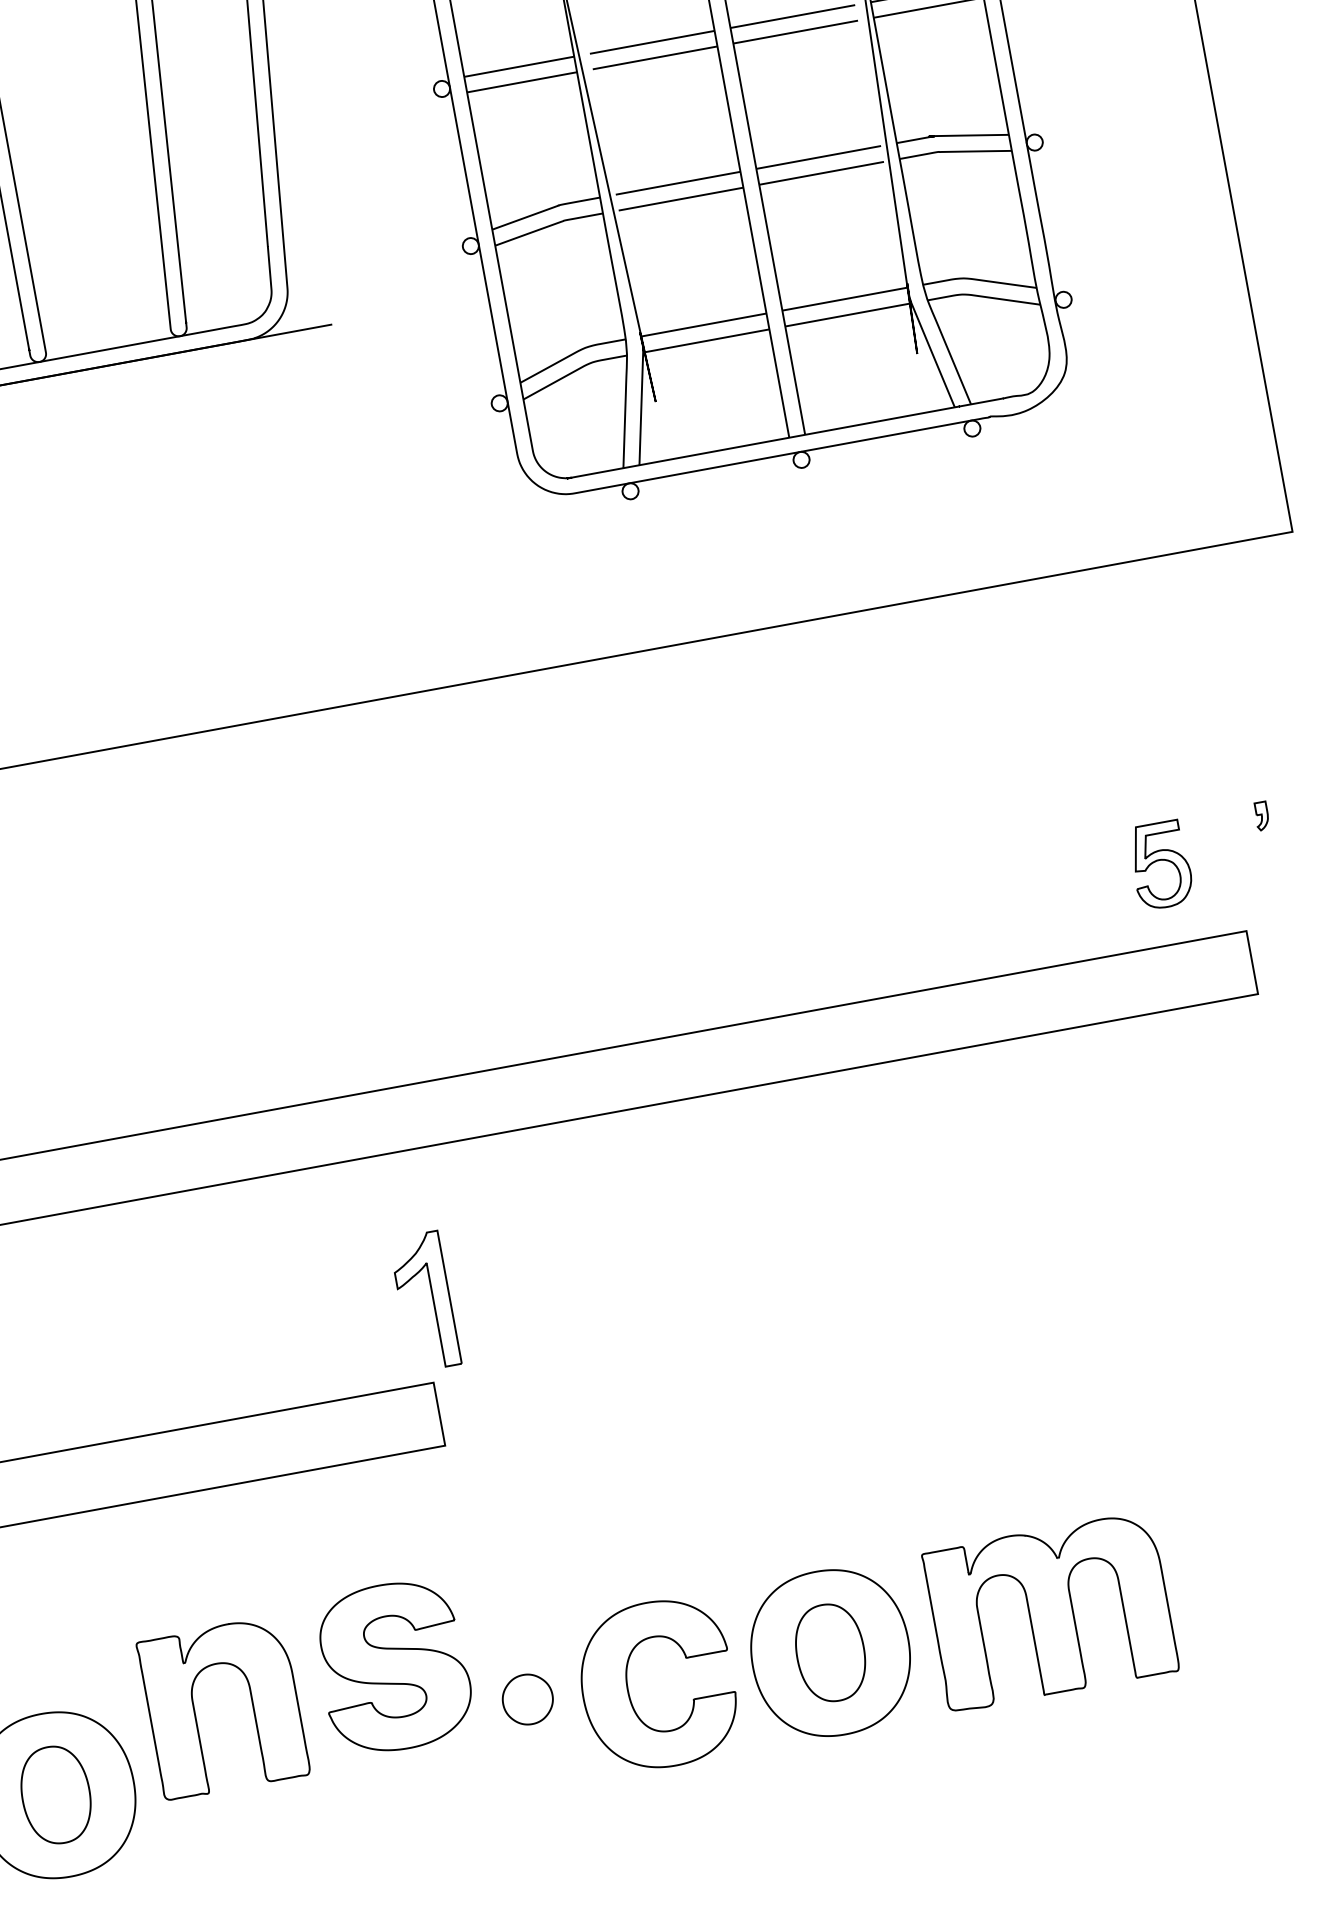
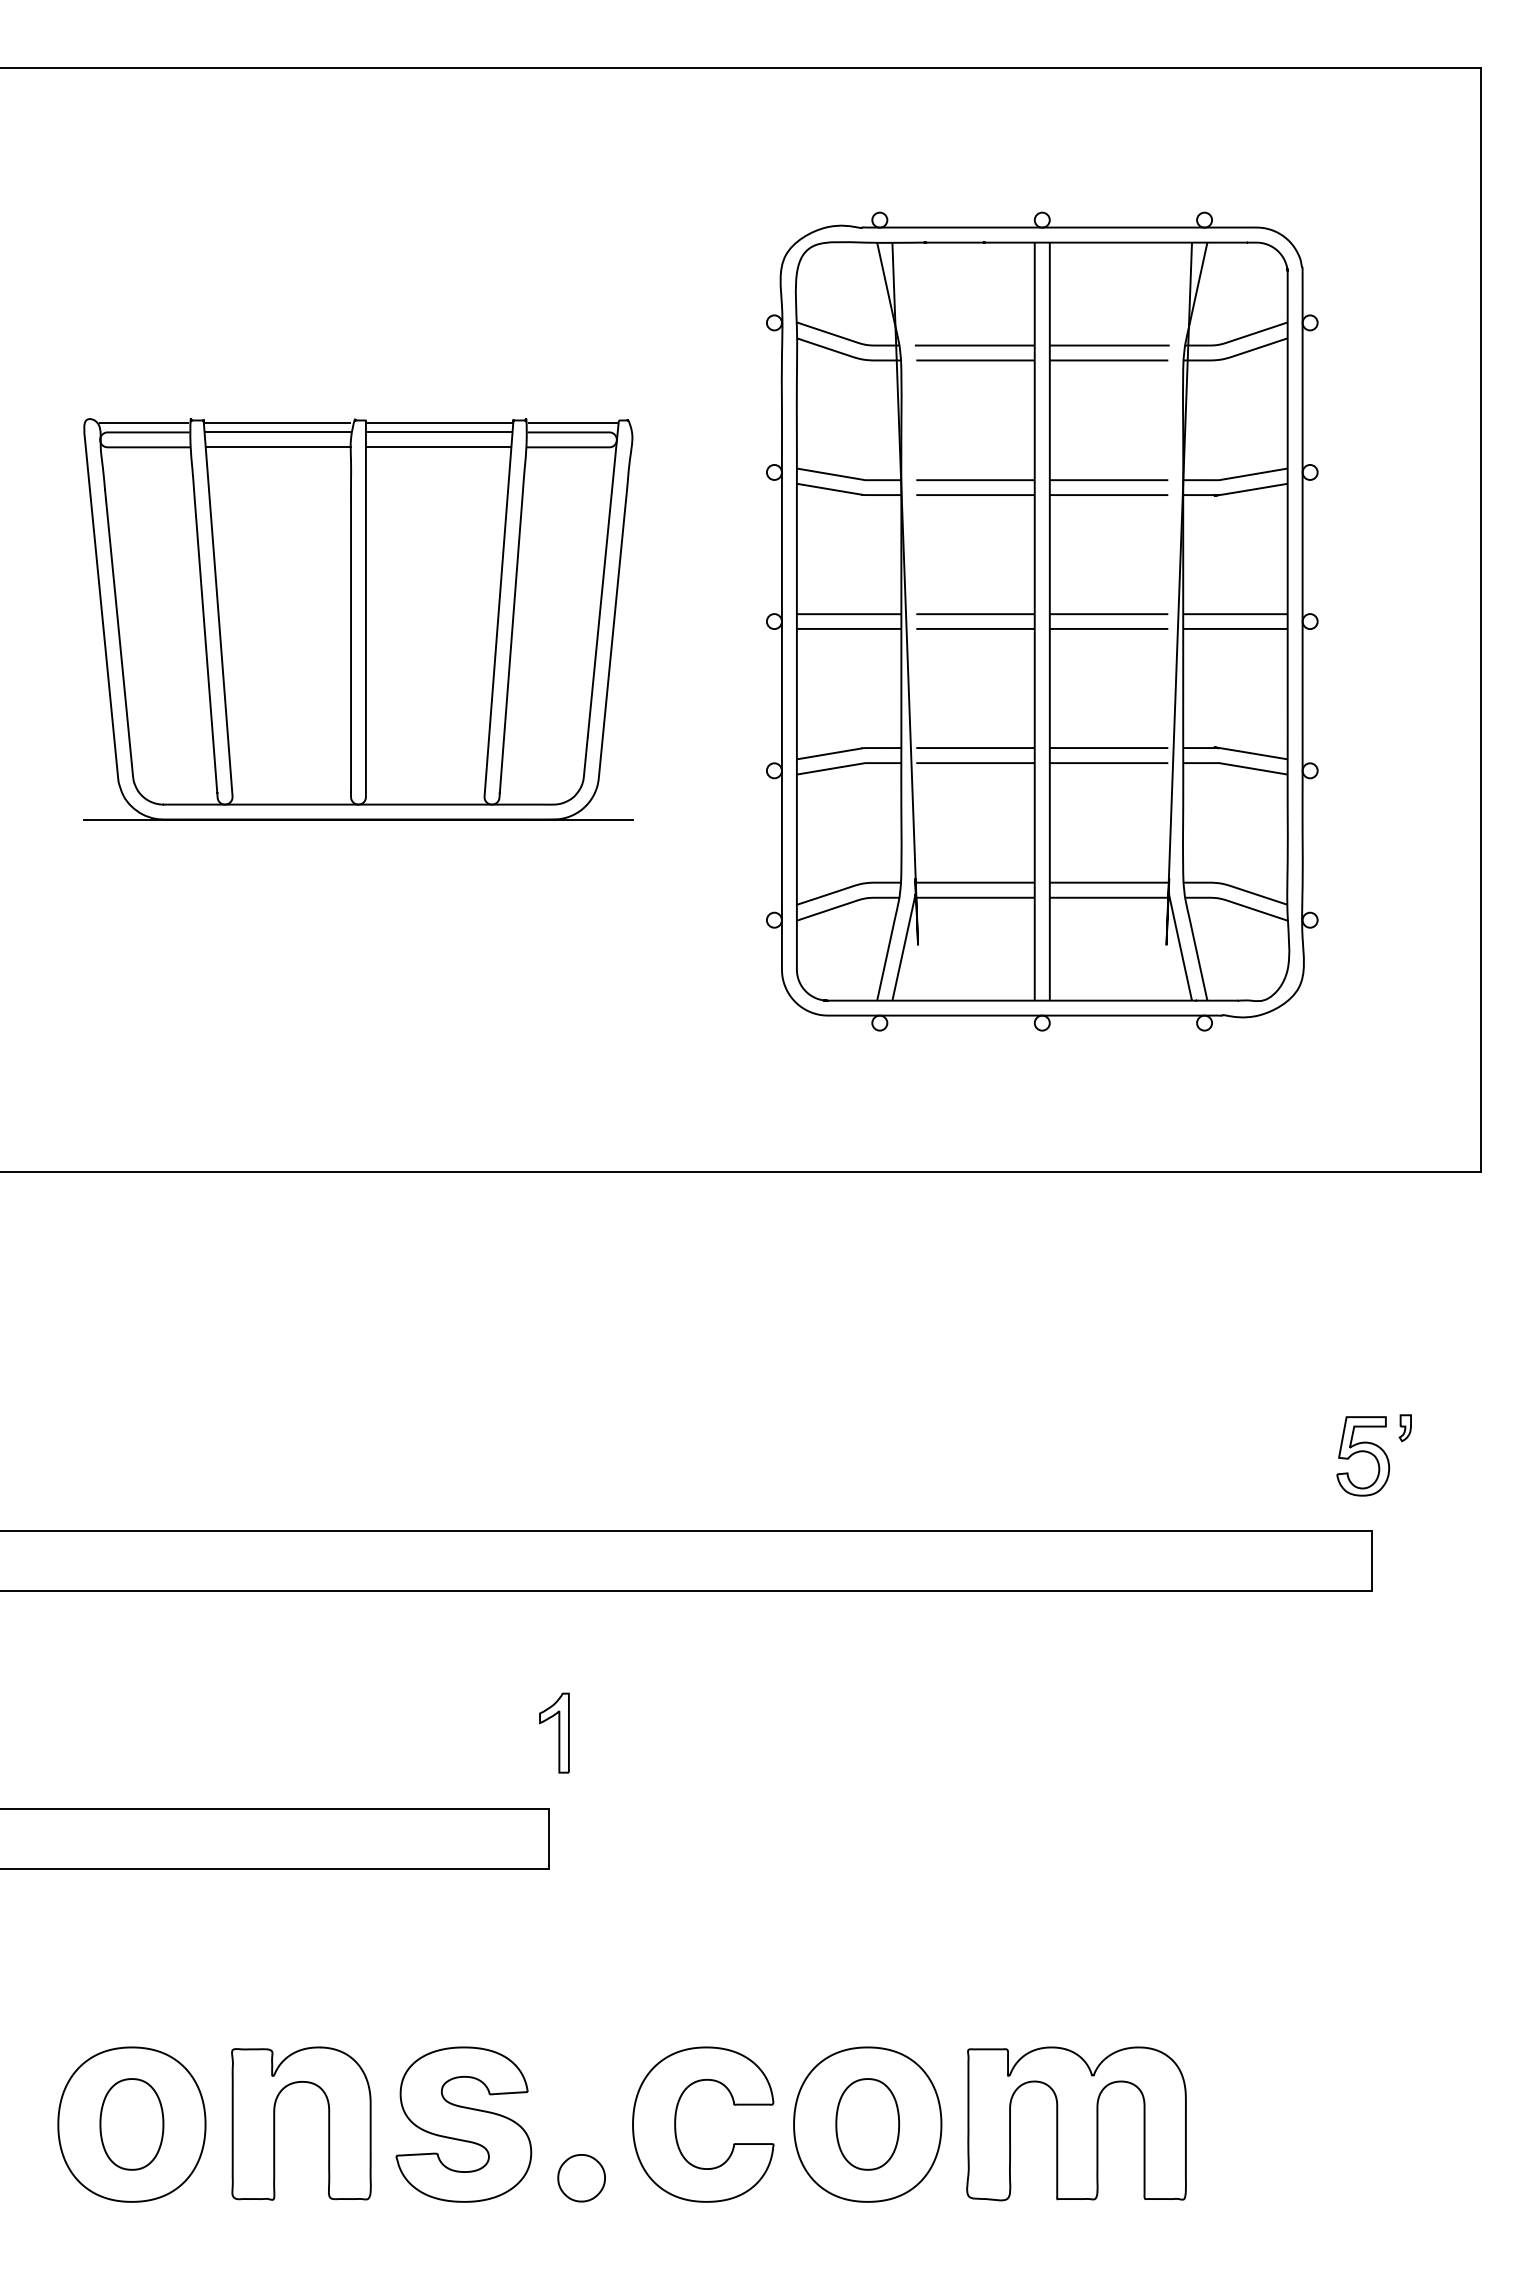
part: (1161, 865) -> (1363, 1456), moved
part: (425, 1300) -> (554, 1732), size x0.62
part: (393, 1666) -> (463, 2124), moved
part: (527, 1699) -> (581, 2178), moved
part: (196, 1712) -> (275, 2123), moved

